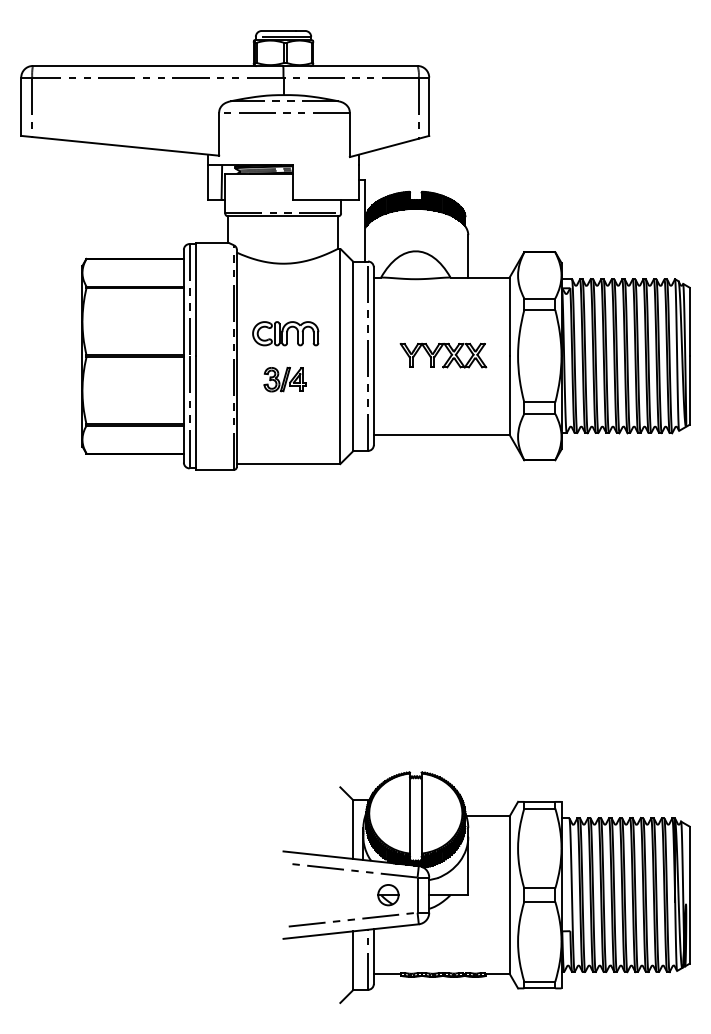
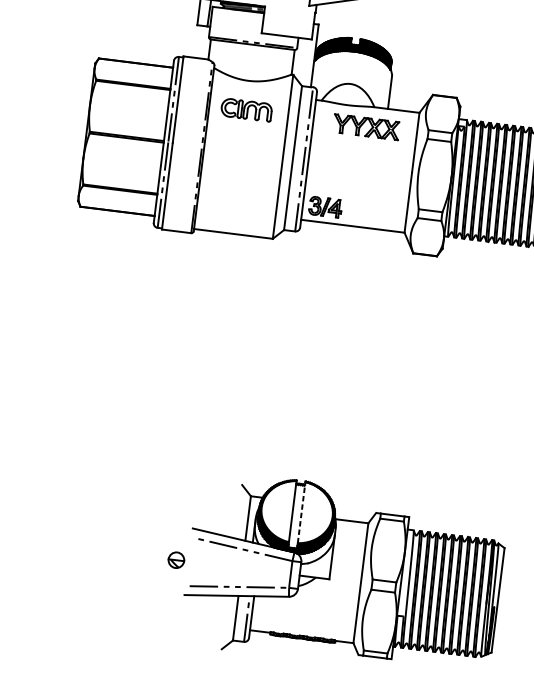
part: (285, 333) -> (246, 109), moved
part: (443, 355) -> (366, 127), moved
part: (284, 379) -> (324, 206), moved
line: (421, 813) -> (301, 512), solid -> dashed
part: (388, 895) -> (176, 560), moved

